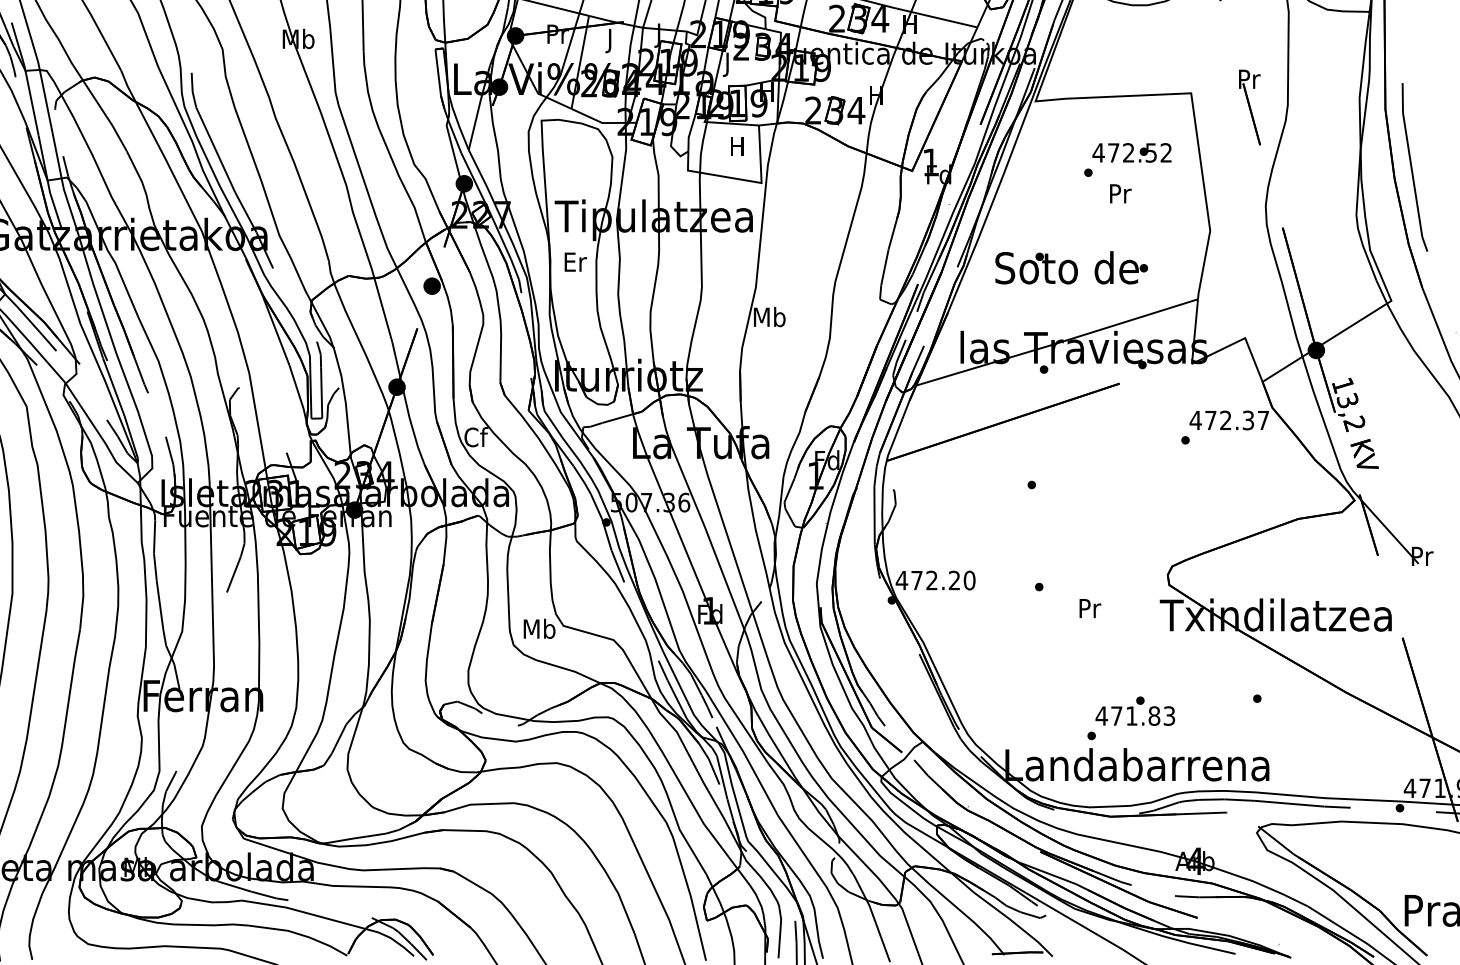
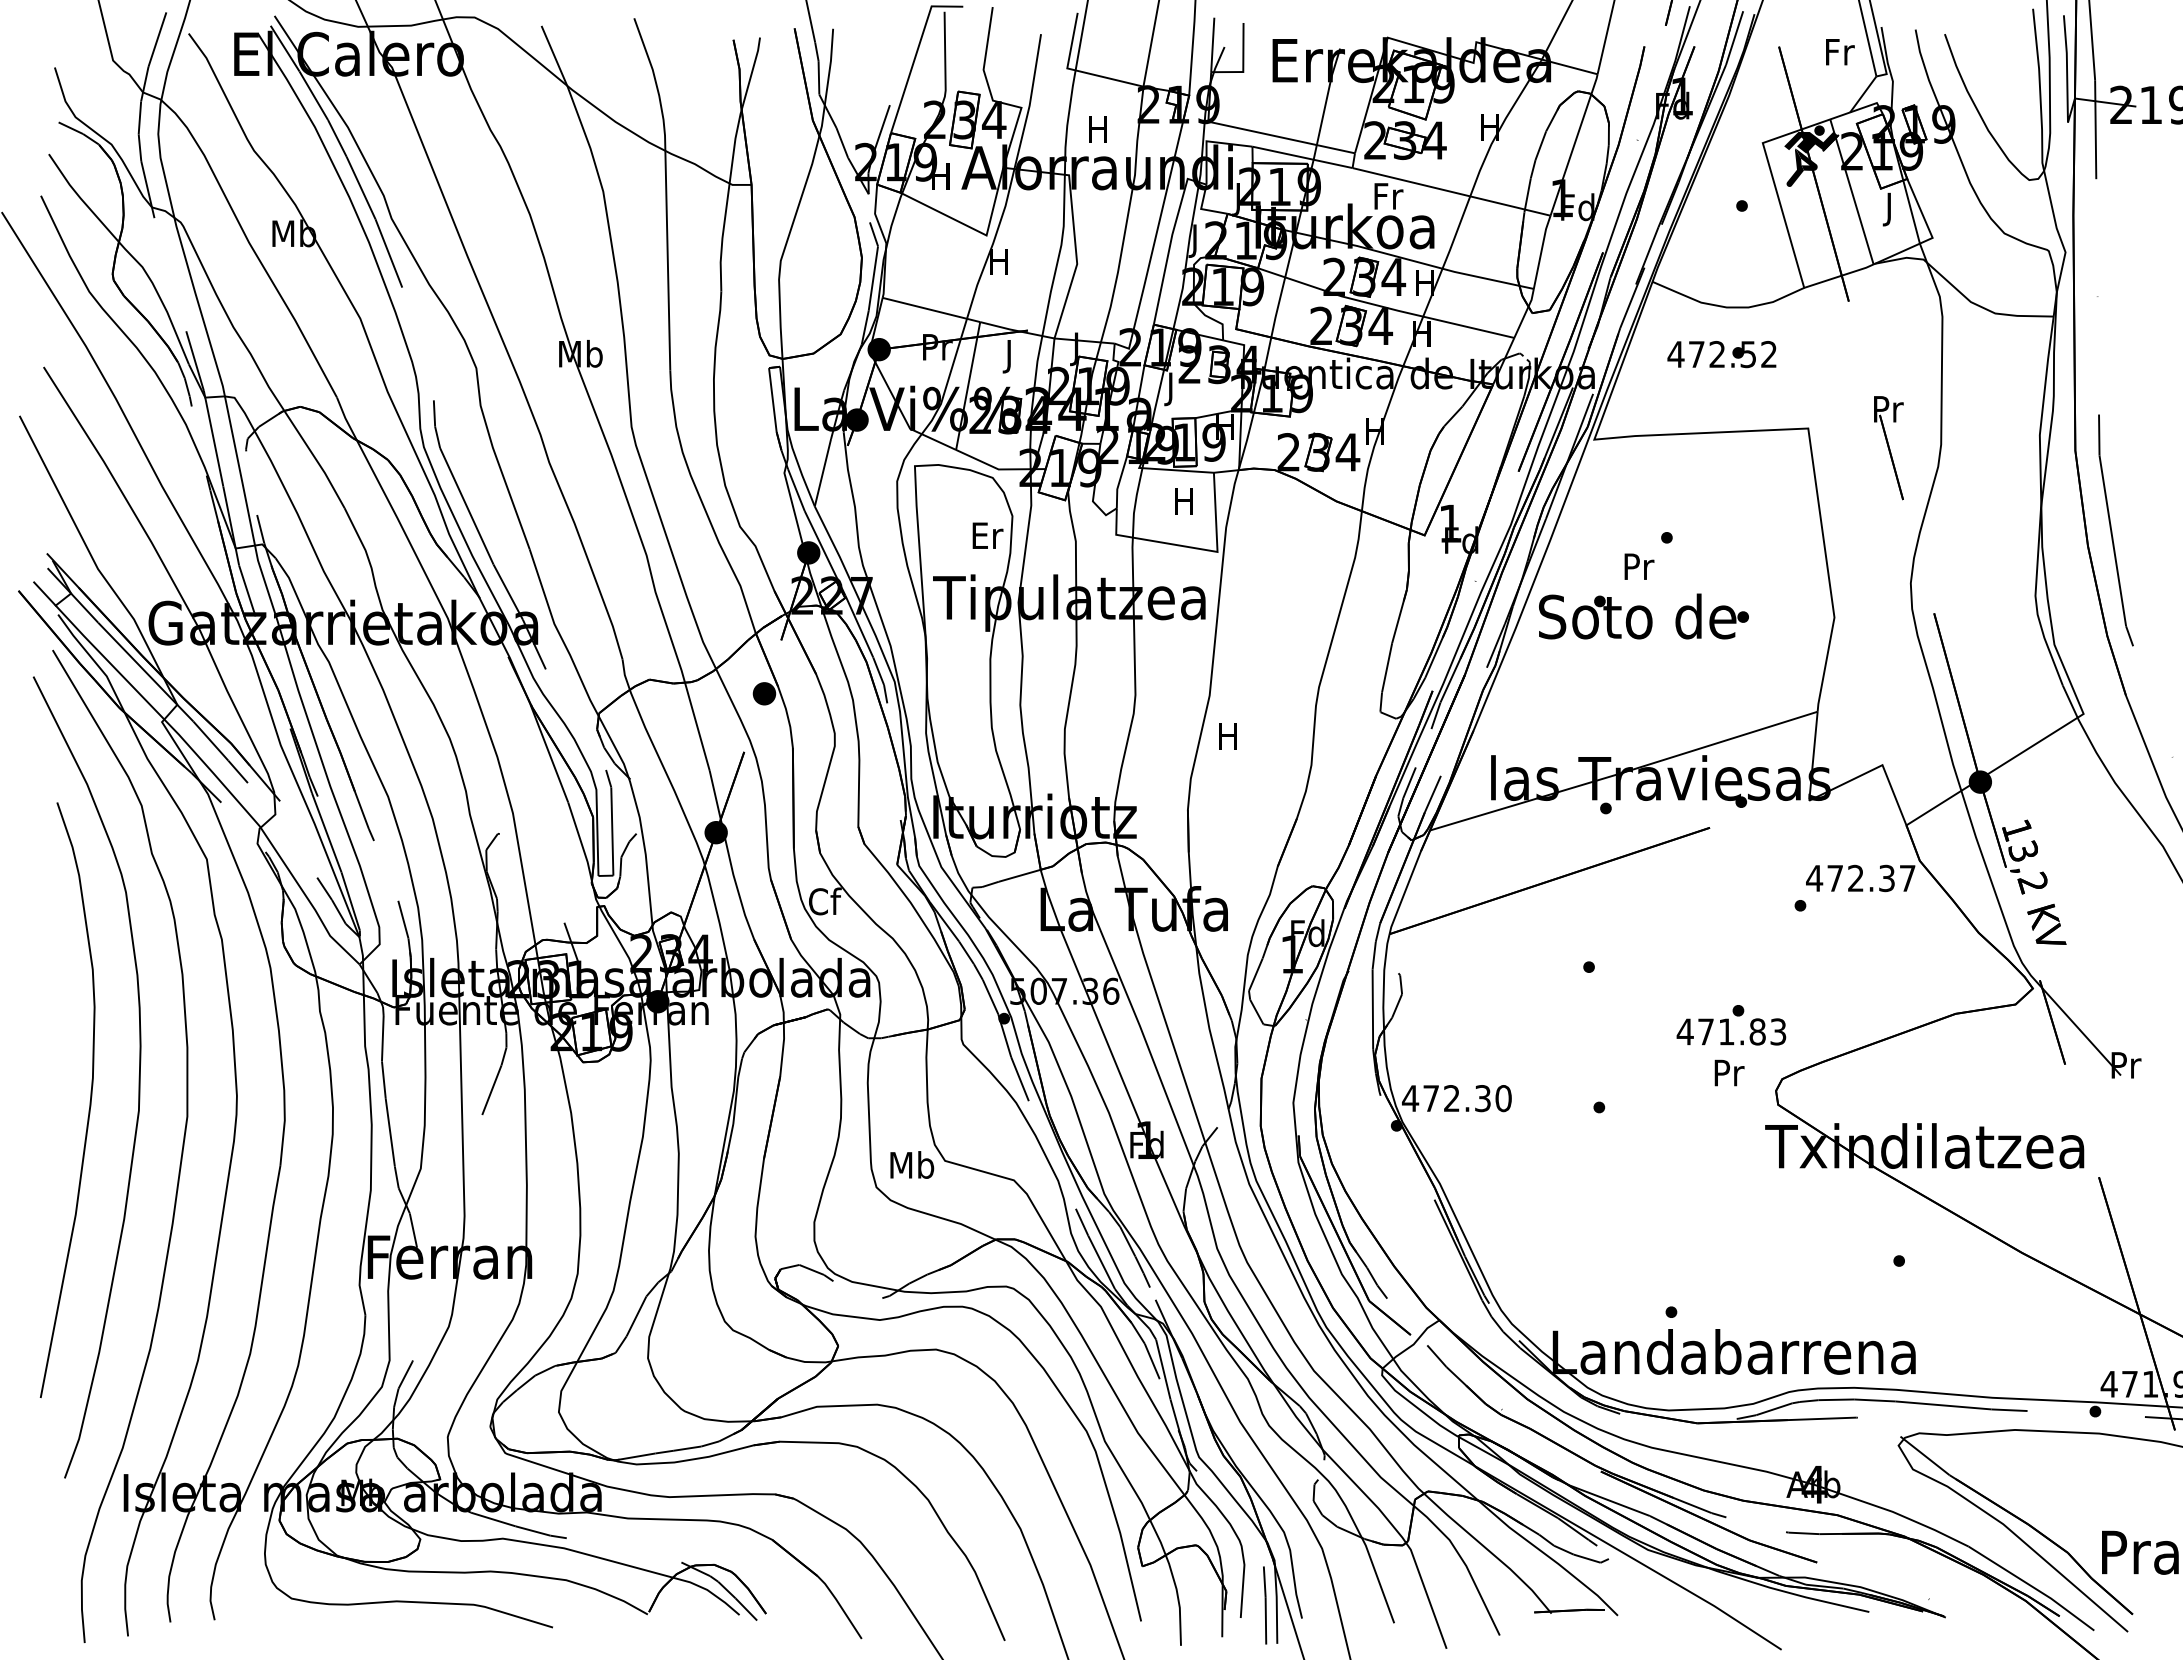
text: (1131, 152) -> (1721, 354), moved
text: (1120, 193) -> (1639, 566), moved
text: (575, 261) -> (987, 535), moved
text: (1071, 267) -> (1643, 616), moved
text: (769, 317) -> (1228, 736), Mb -> H
text: (954, 580) -> (1482, 1098), 472.20 -> 472.30
text: (1090, 608) -> (1729, 1072), moved
text: (1135, 711) -> (1731, 1025), moved

